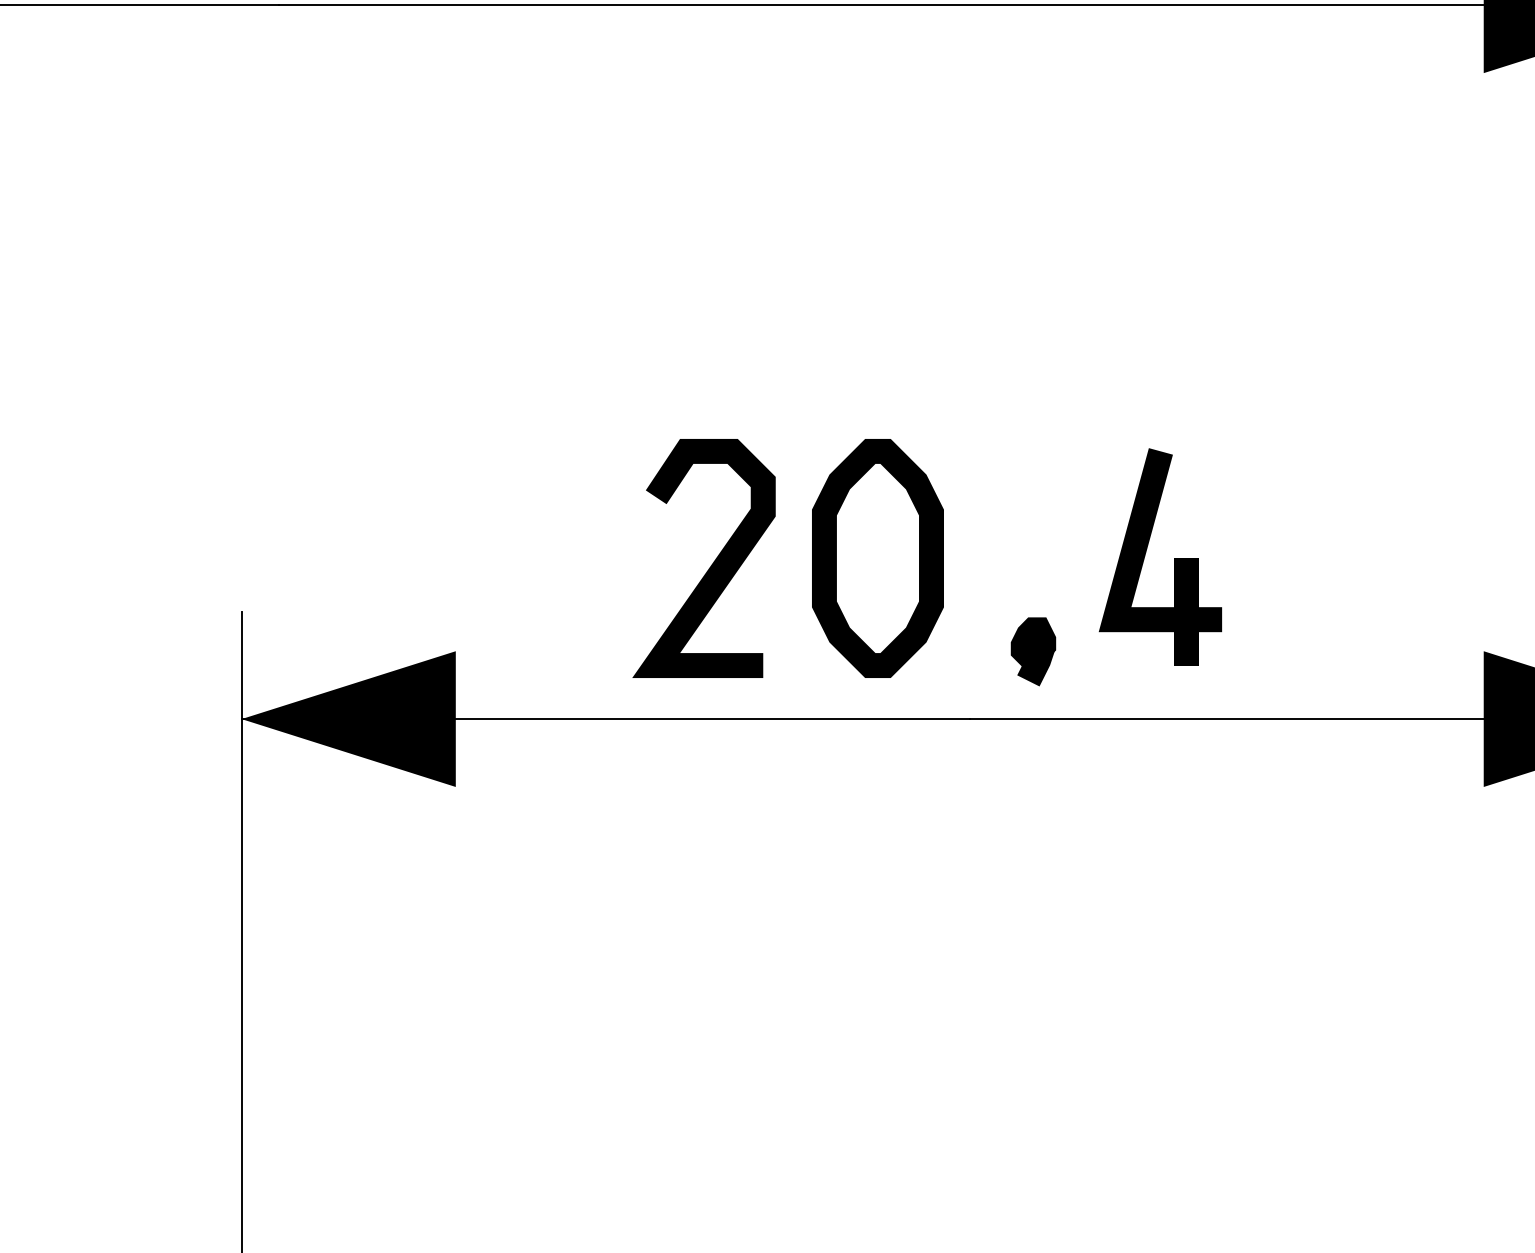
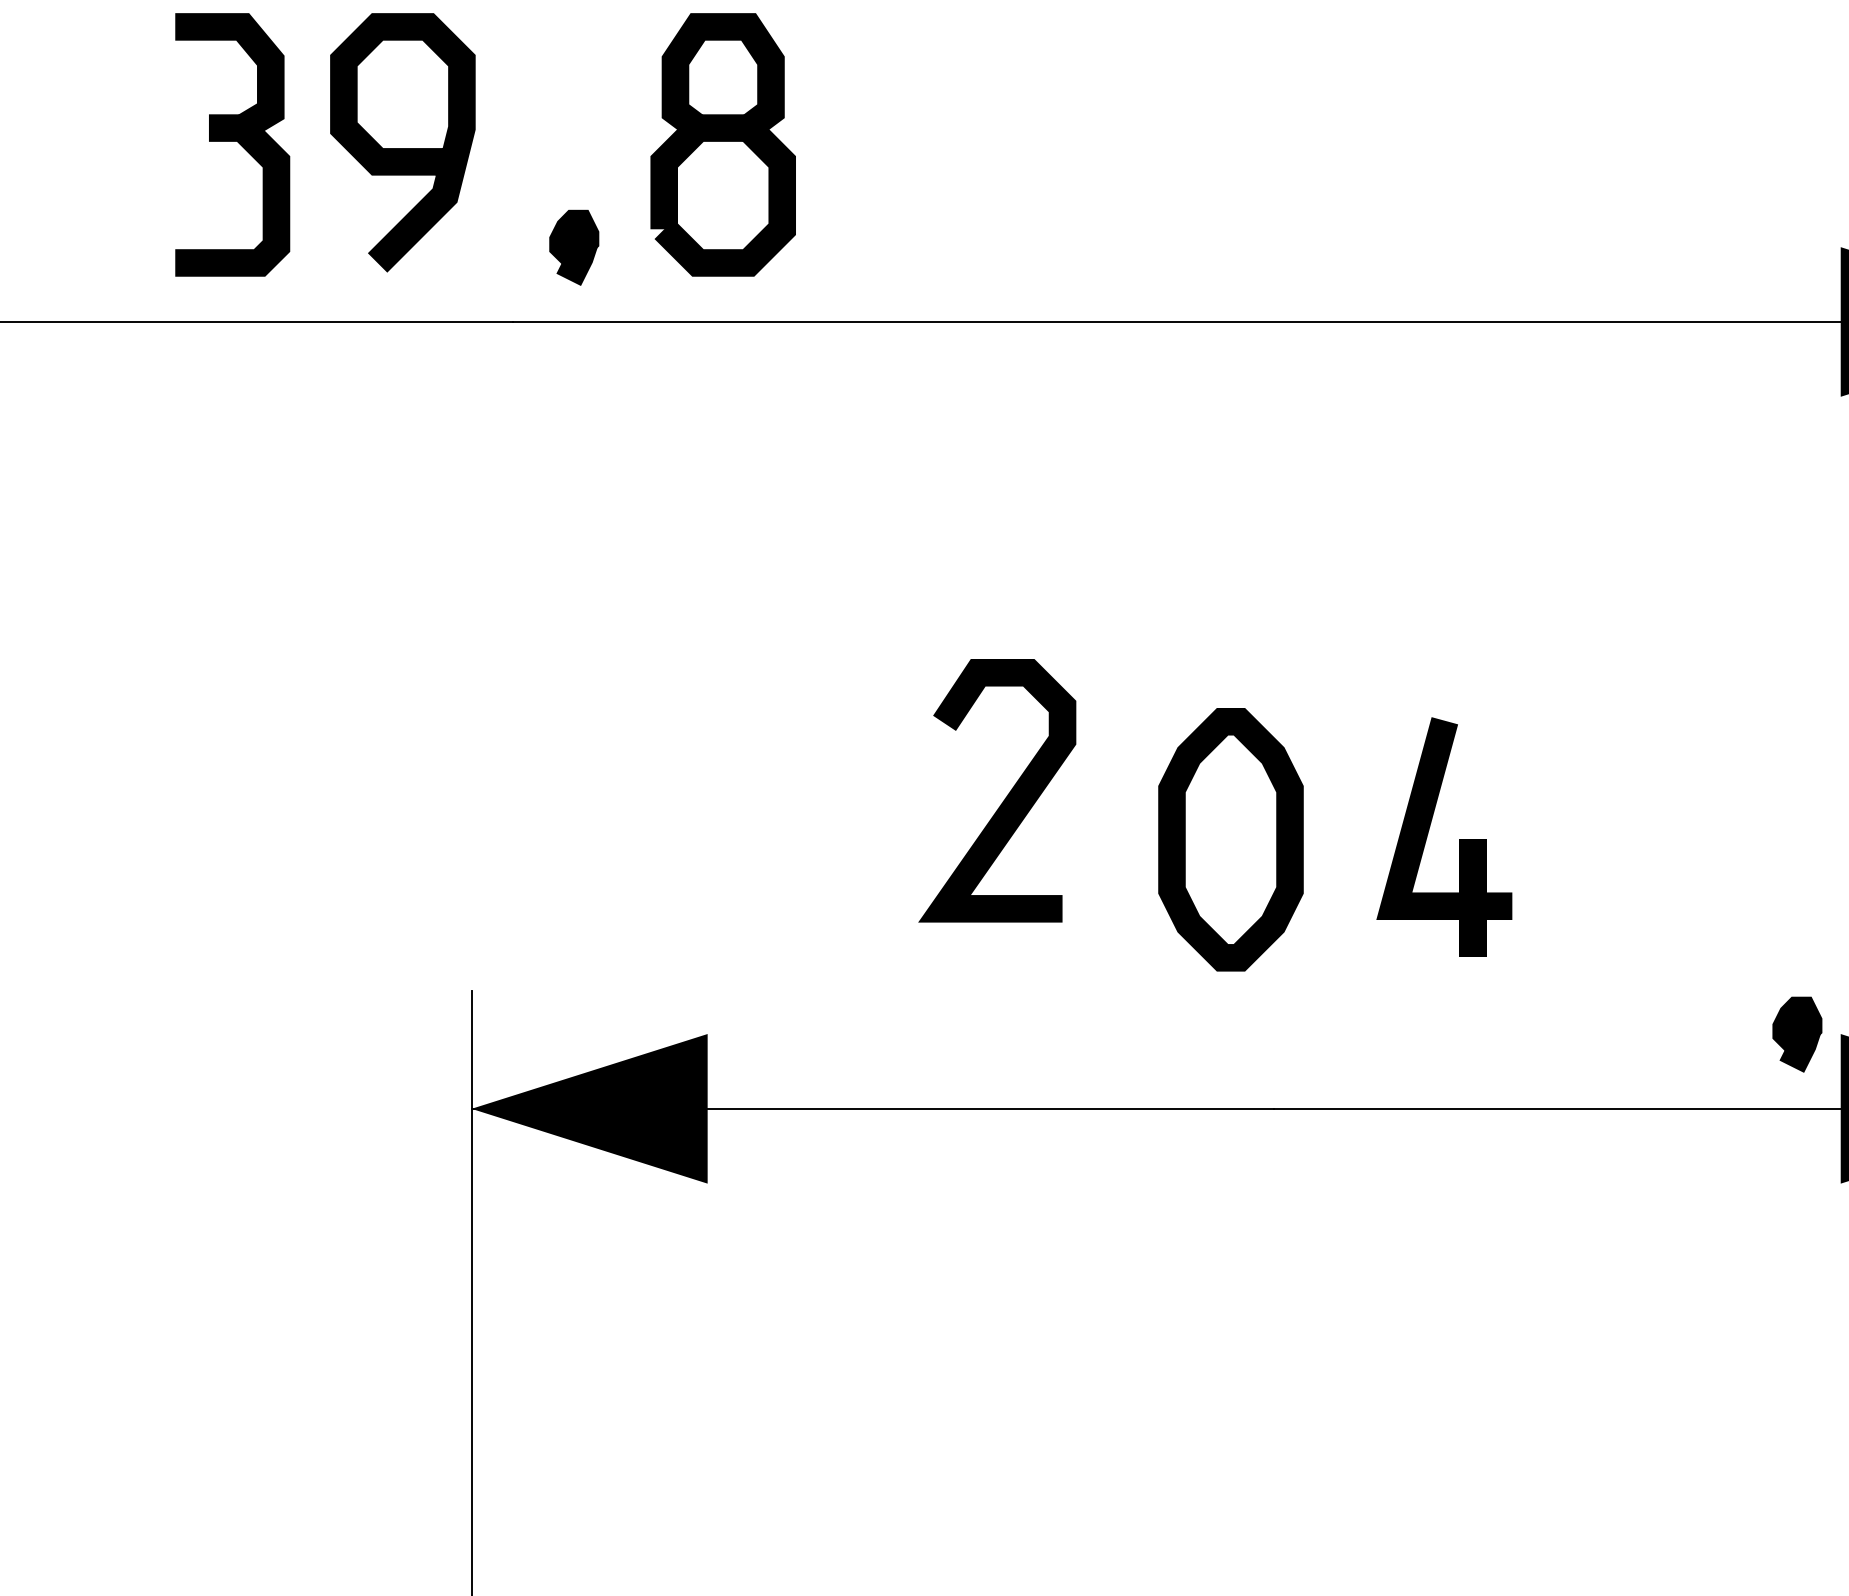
part: (877, 558) -> (1230, 839), moved
part: (1174, 559) -> (1459, 839), moved
curve: (711, 564) -> (1005, 797), moved
part: (1033, 651) -> (1797, 1034), moved

